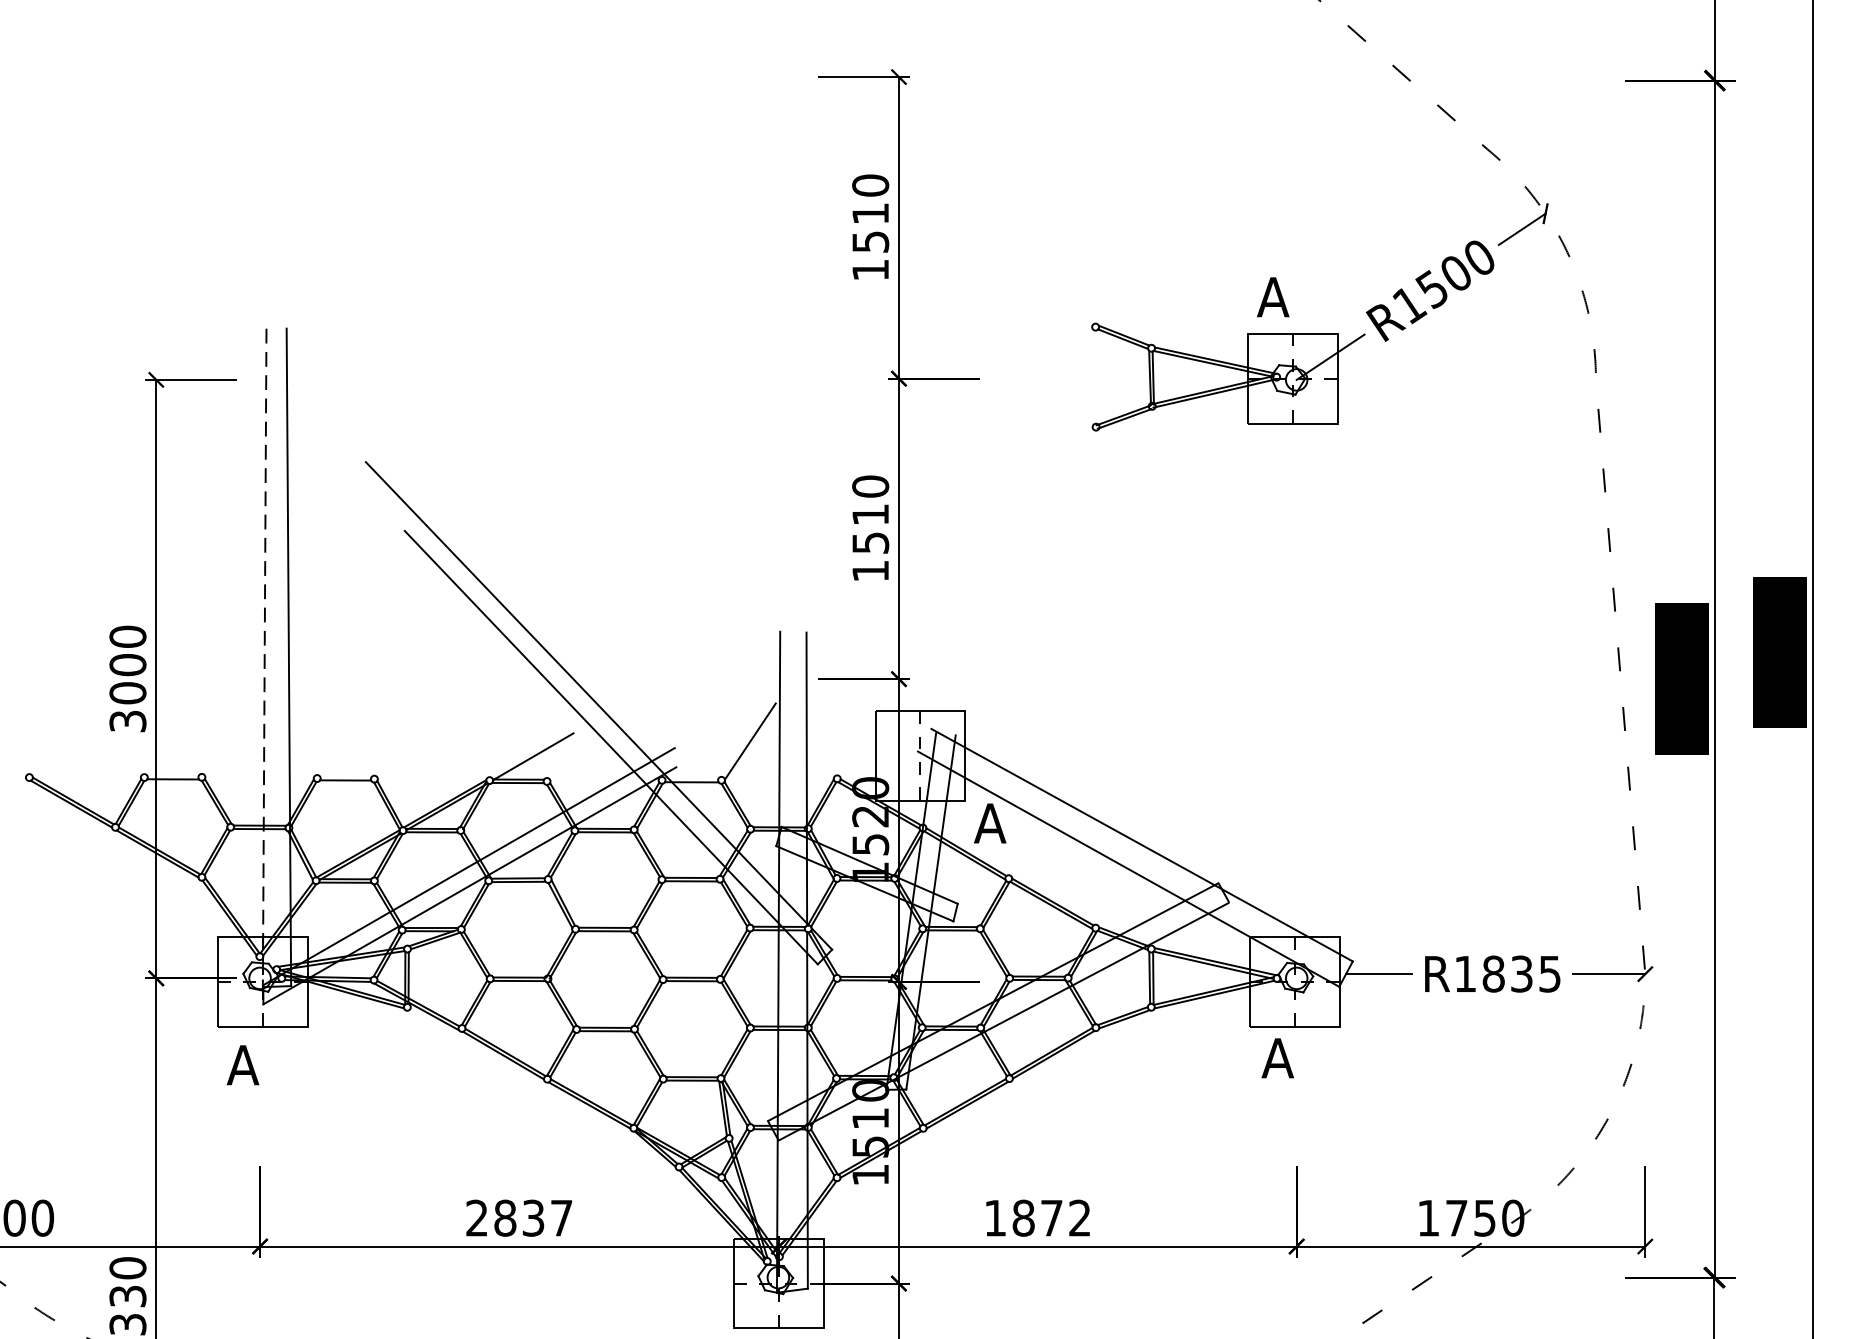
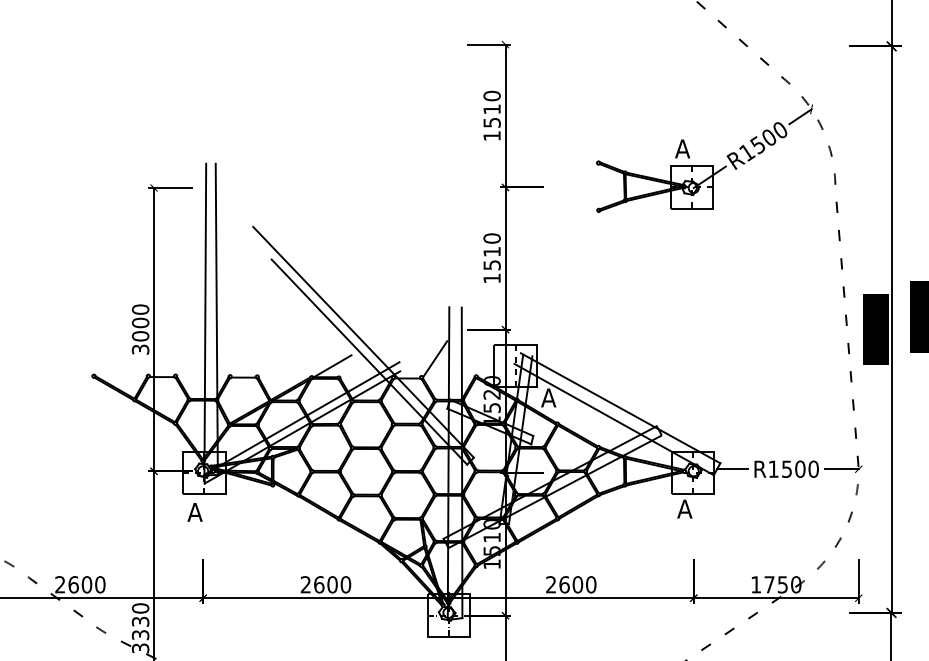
line: (265, 657) -> (205, 319), dashed -> solid
text: (1520, 972) -> (799, 468), R1835 -> R1500
text: (533, 1217) -> (332, 584), 2837 -> 2600
text: (1038, 1217) -> (571, 584), 1872 -> 2600

